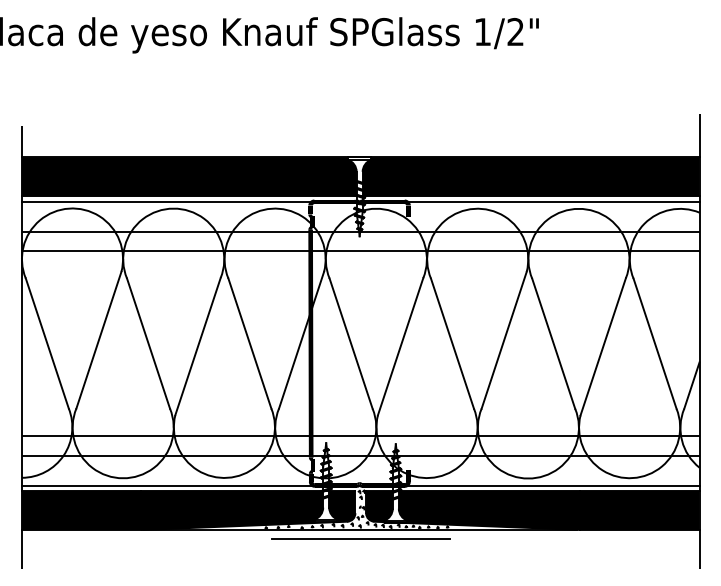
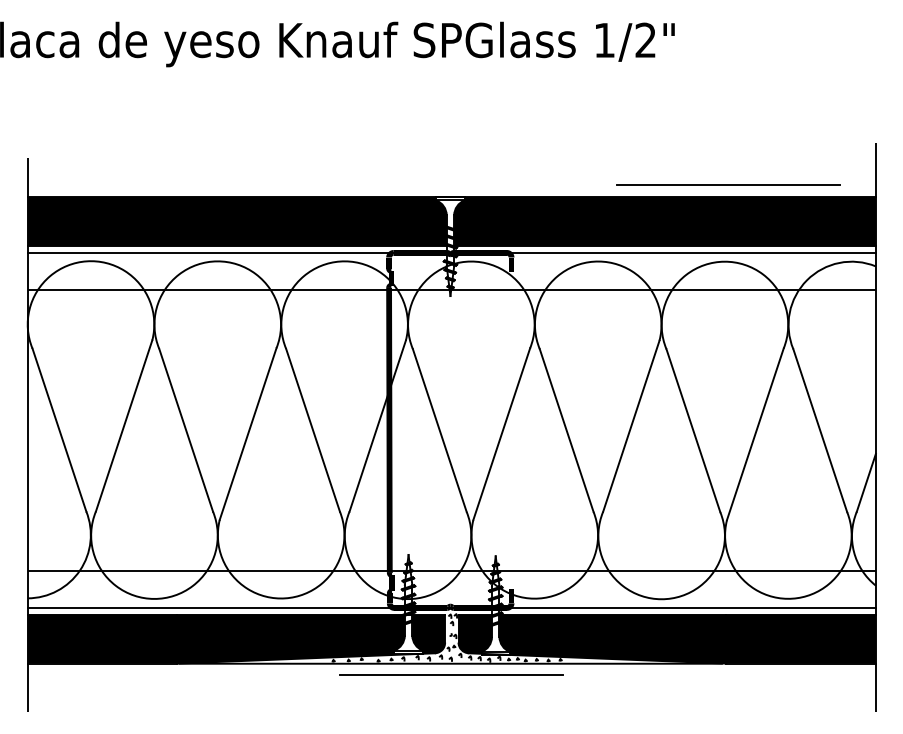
line: (581, 147) -> (728, 184), added
line: (360, 251) -> (451, 314), removed
line: (360, 436) -> (451, 546), removed

